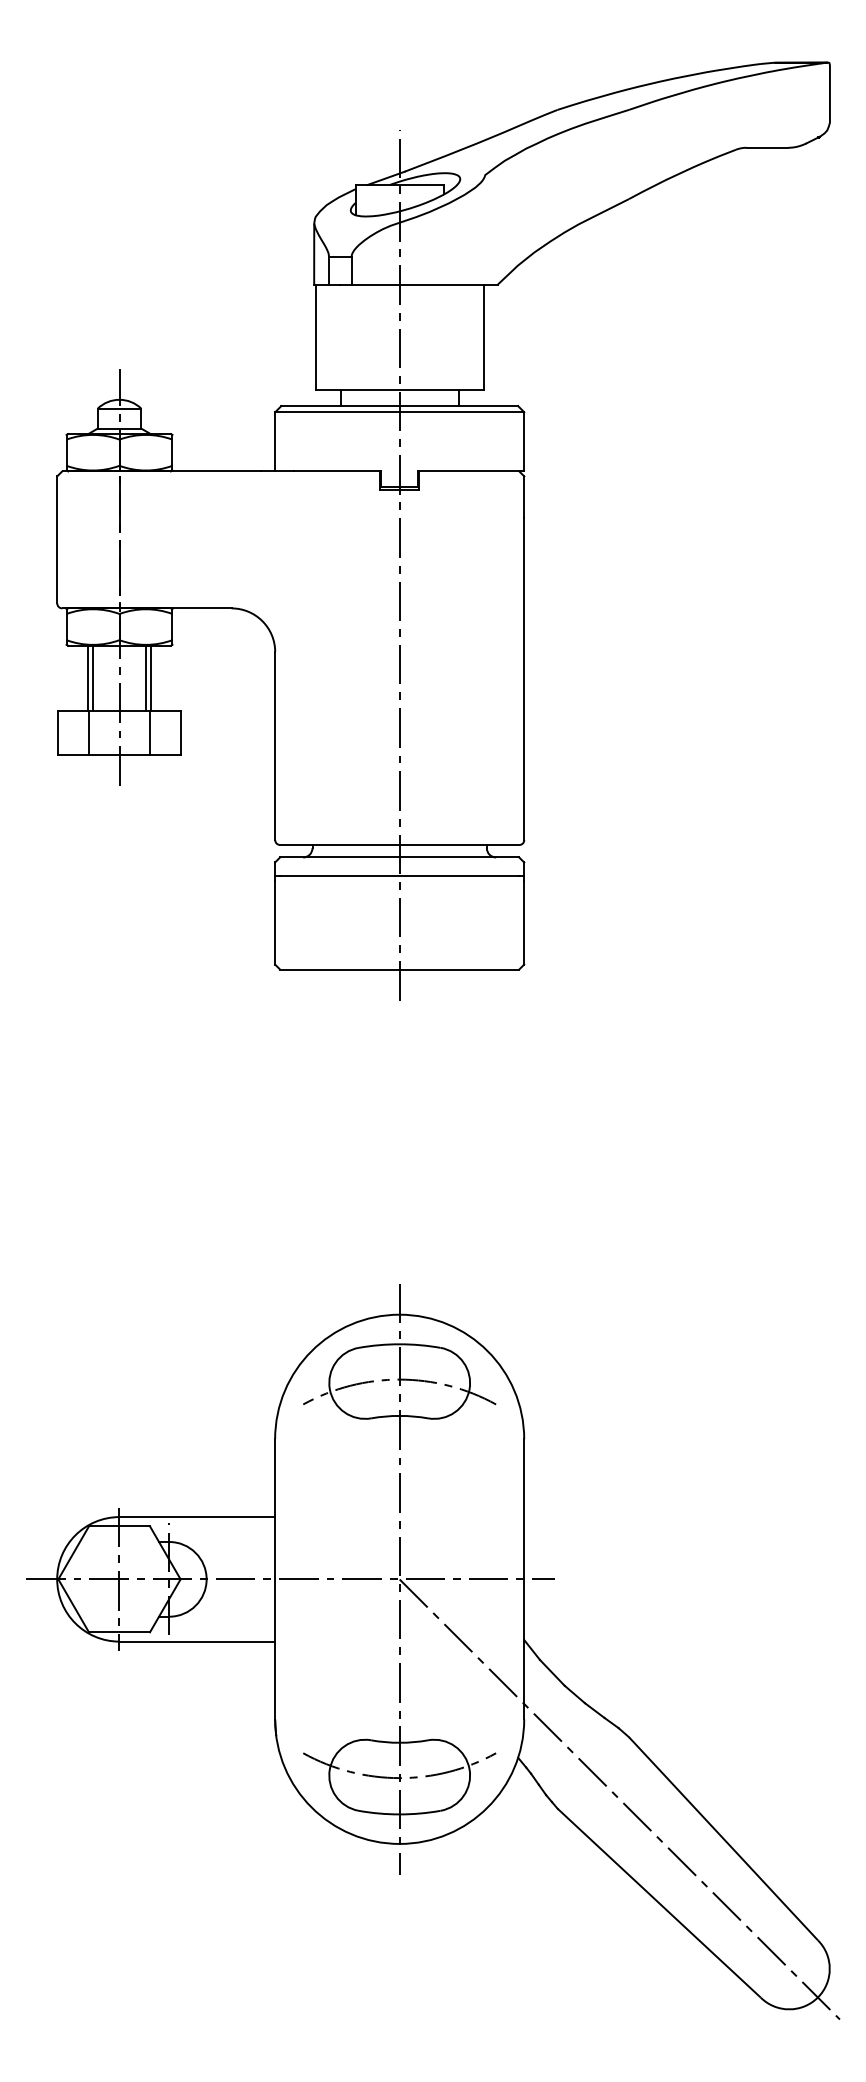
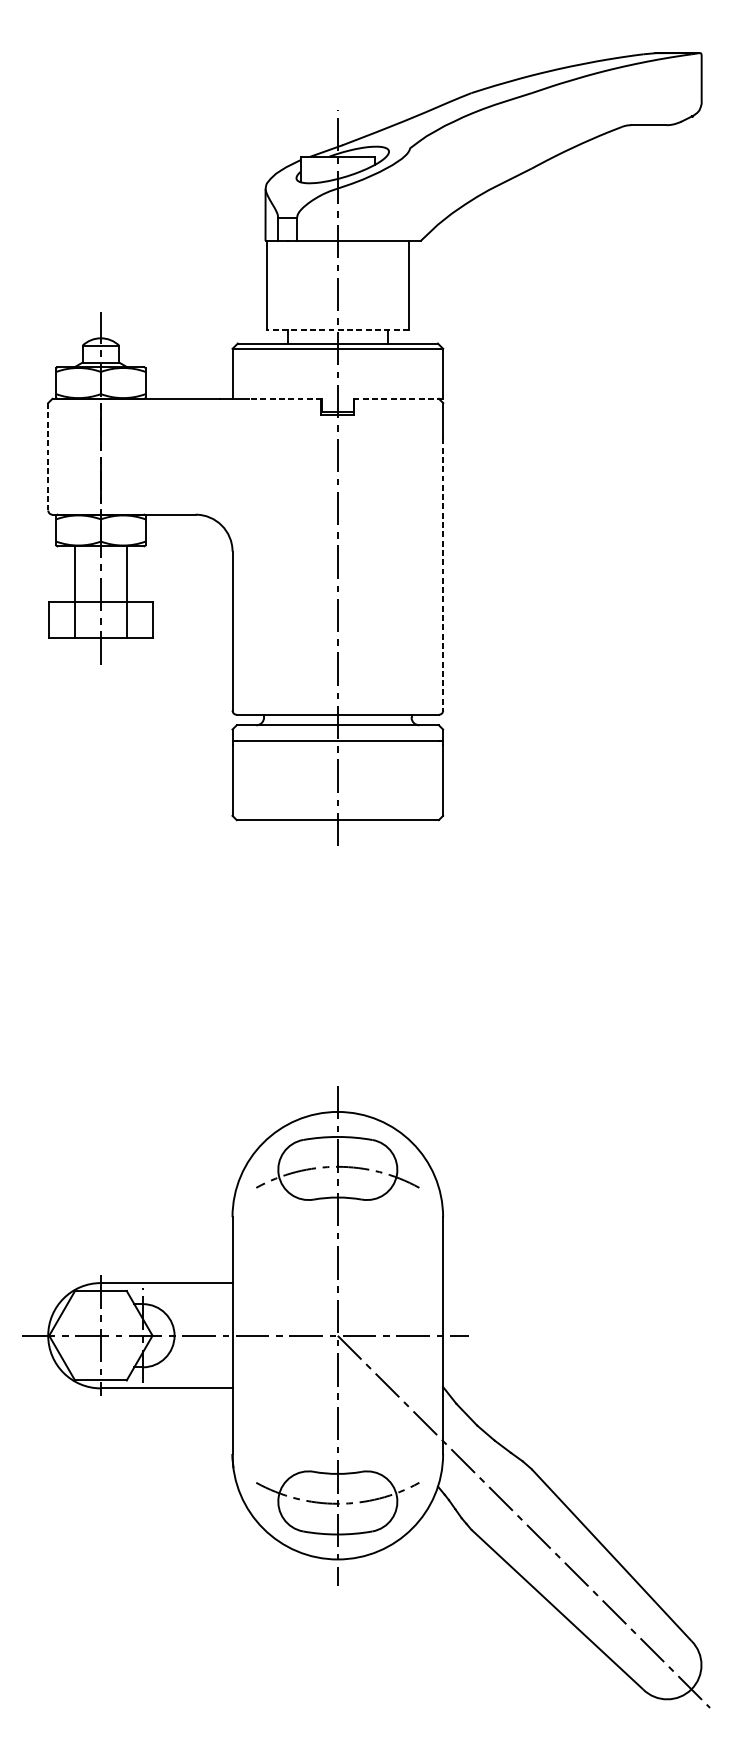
line: (399, 390) -> (337, 330), solid -> dashed
line: (337, 471) -> (285, 398), solid -> dashed
line: (471, 471) -> (398, 398), solid -> dashed
line: (57, 539) -> (48, 456), solid -> dashed
line: (93, 678) -> (78, 573), removed
line: (145, 678) -> (122, 573), removed
line: (524, 679) -> (443, 574), solid -> dashed

